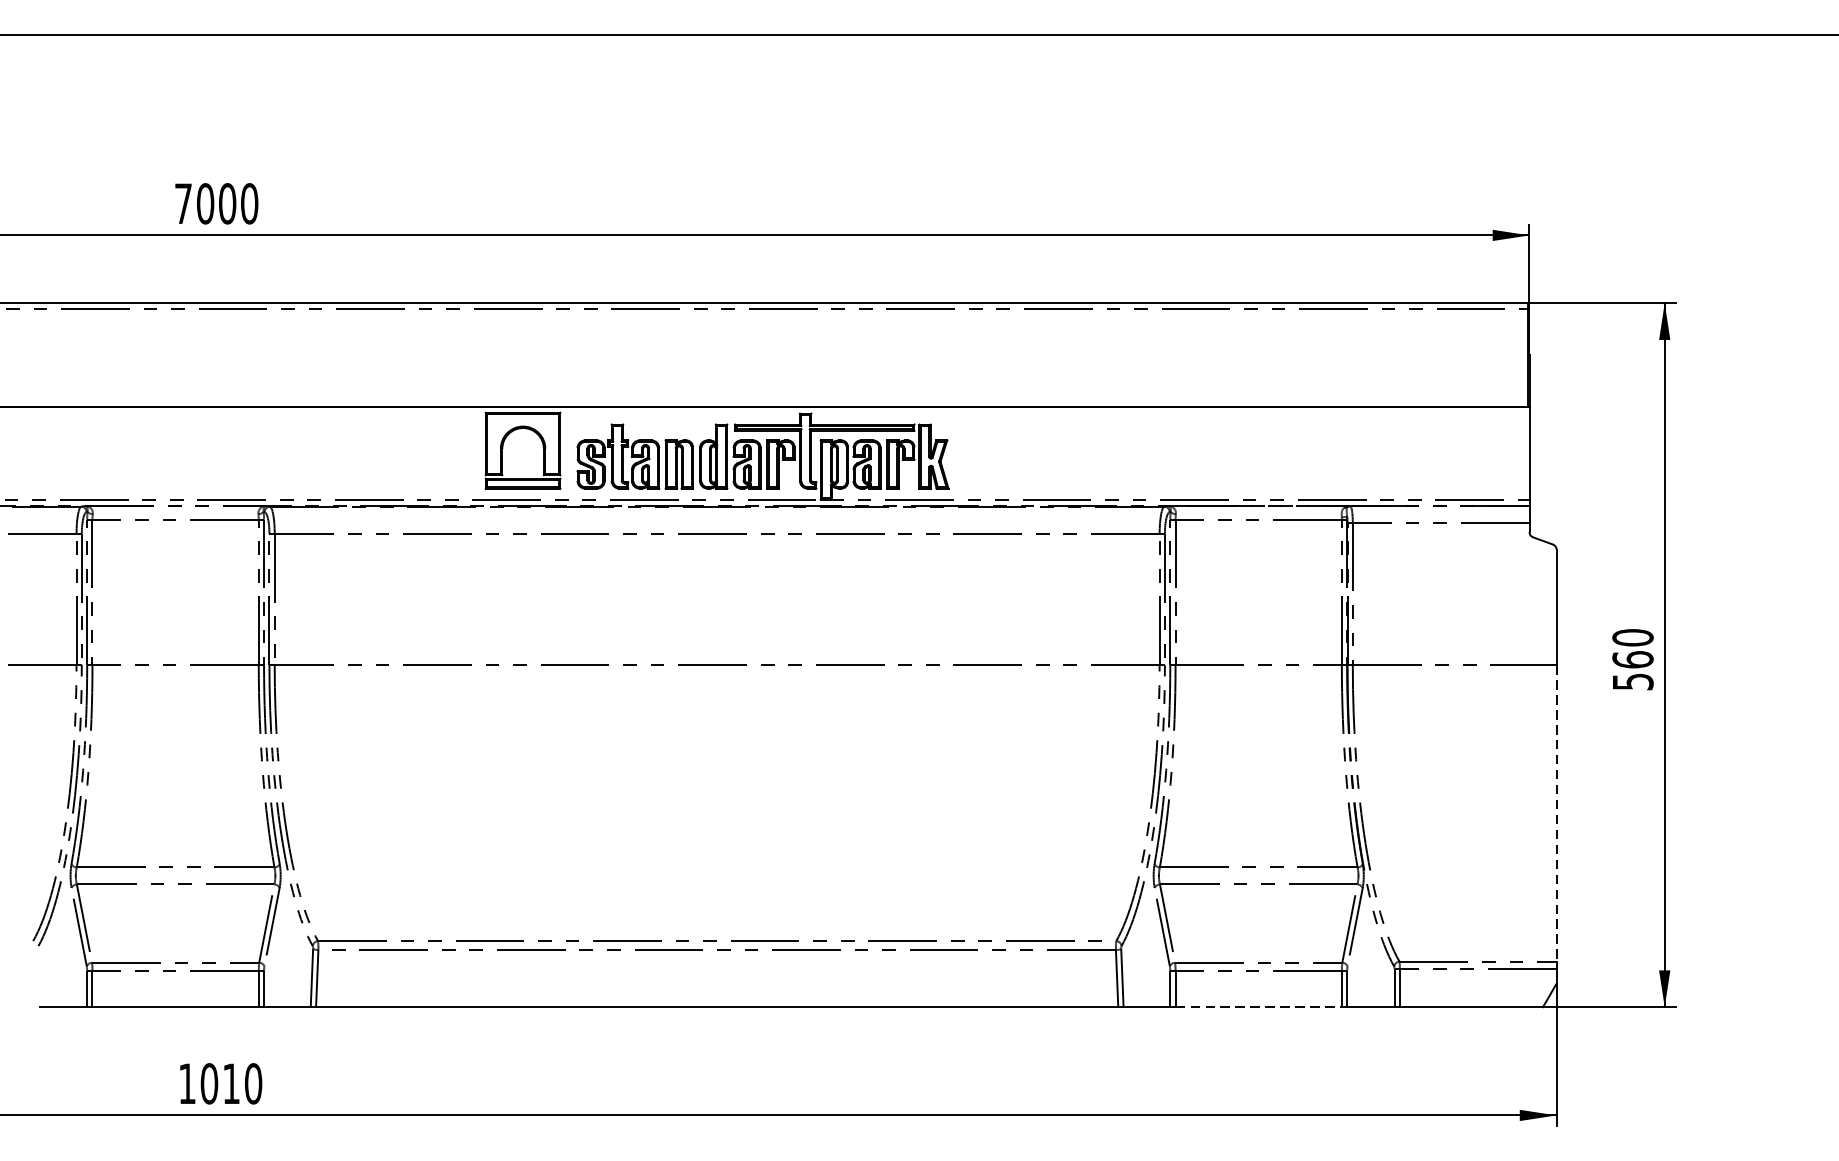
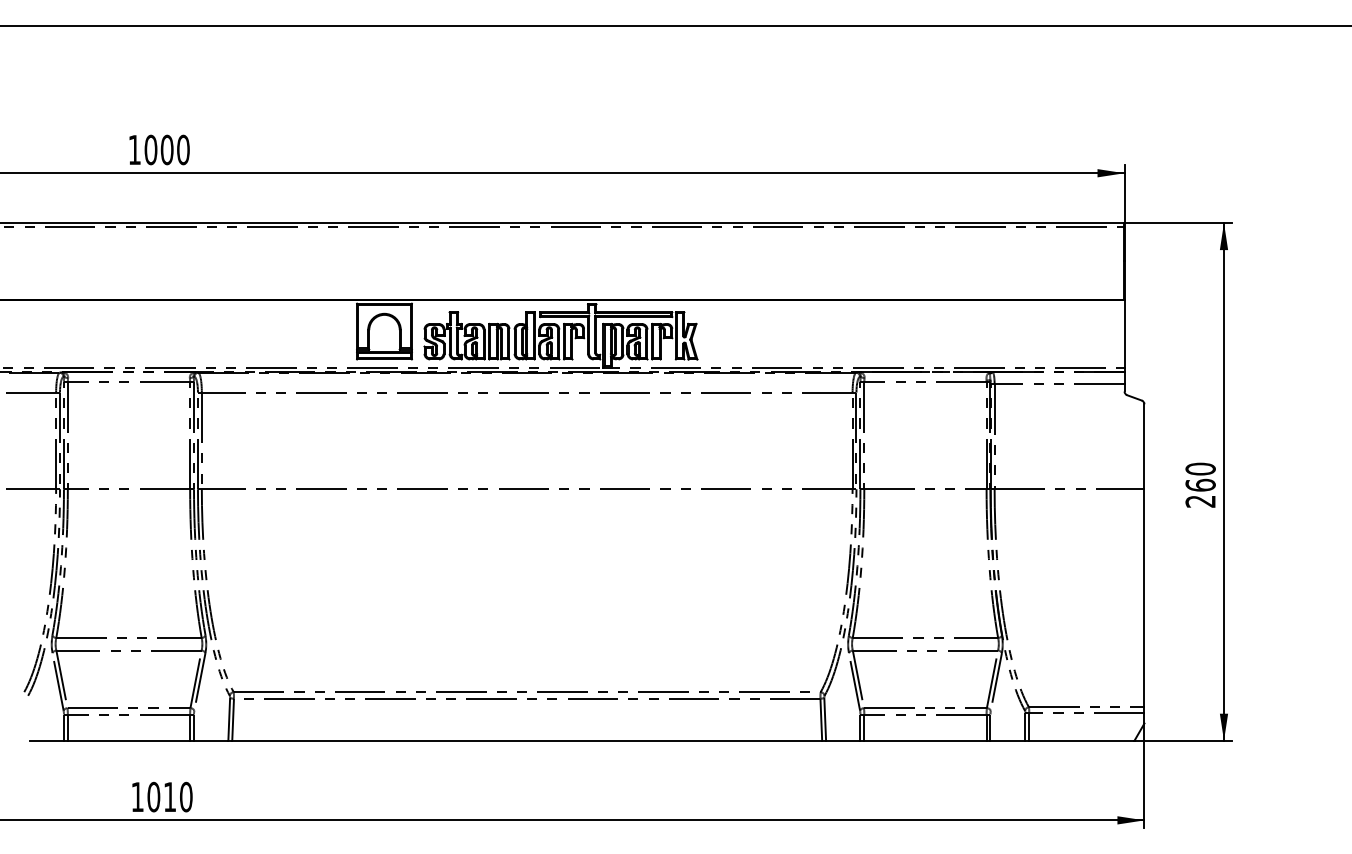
text: (183, 203) -> (134, 149), 7000 -> 1000
text: (1632, 681) -> (1200, 501), 560 -> 260
line: (1556, 813) -> (1144, 598), dashed -> solid
line: (1258, 1006) -> (925, 740), dashed -> solid

